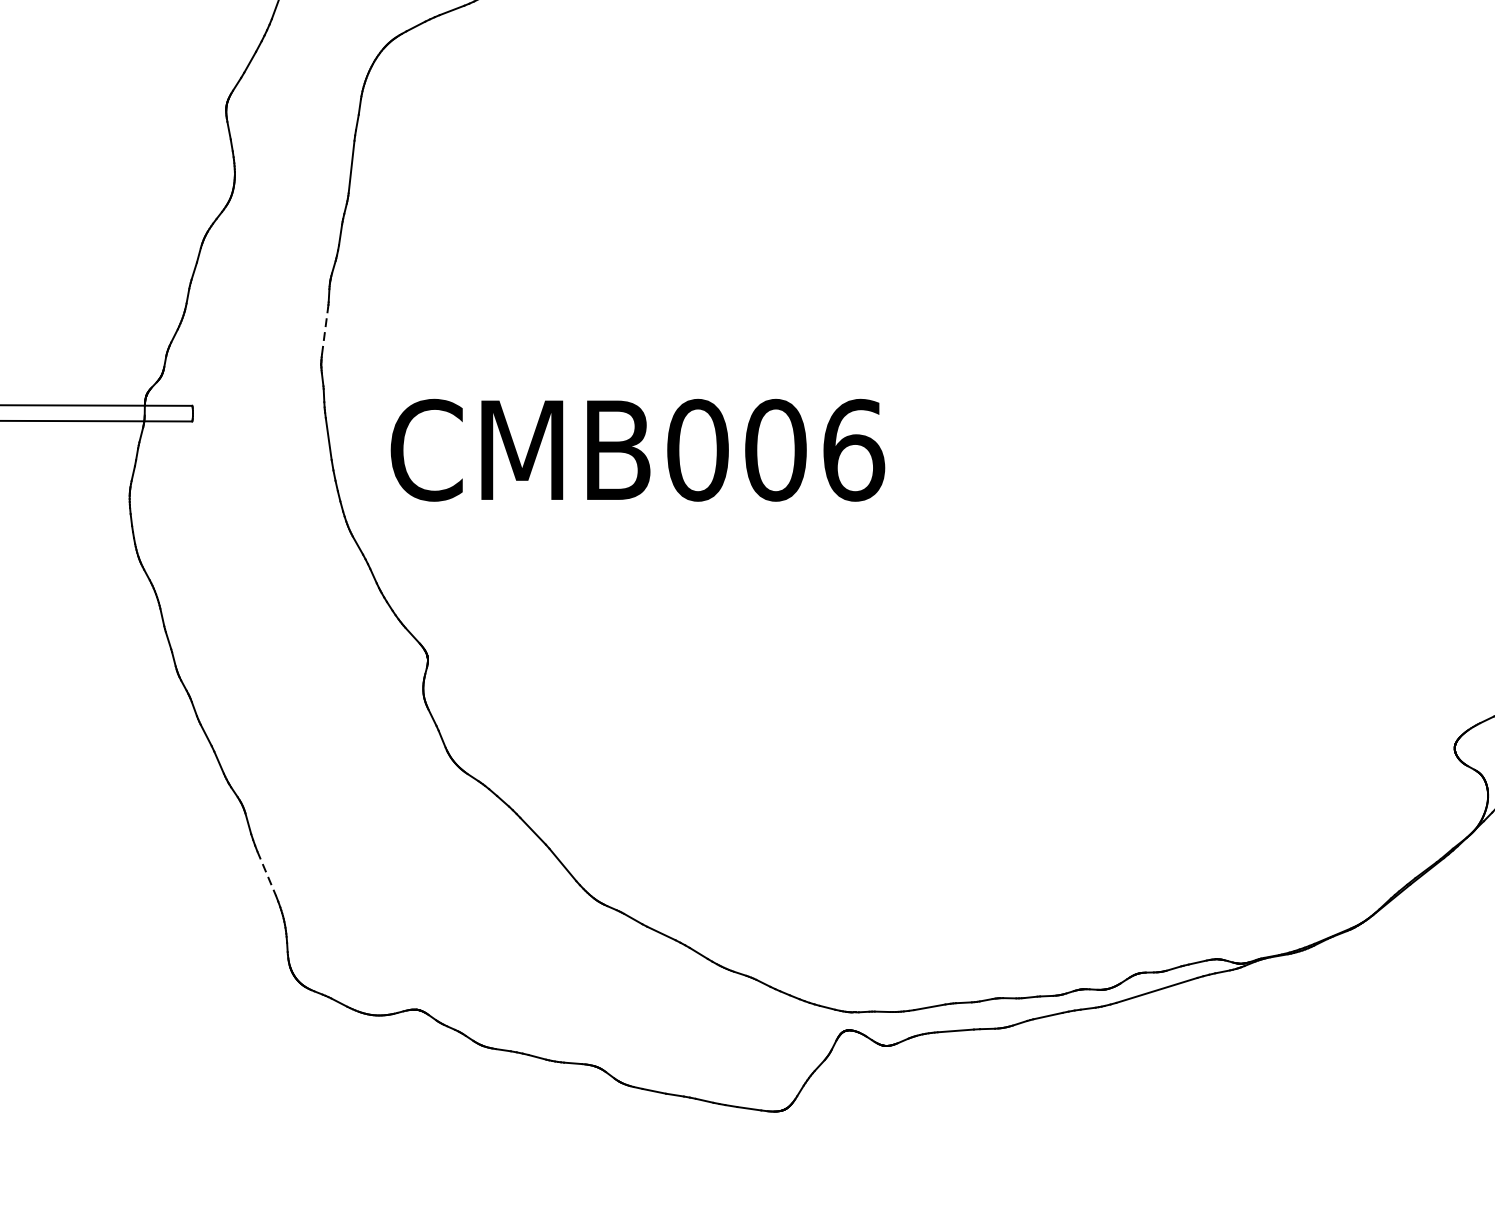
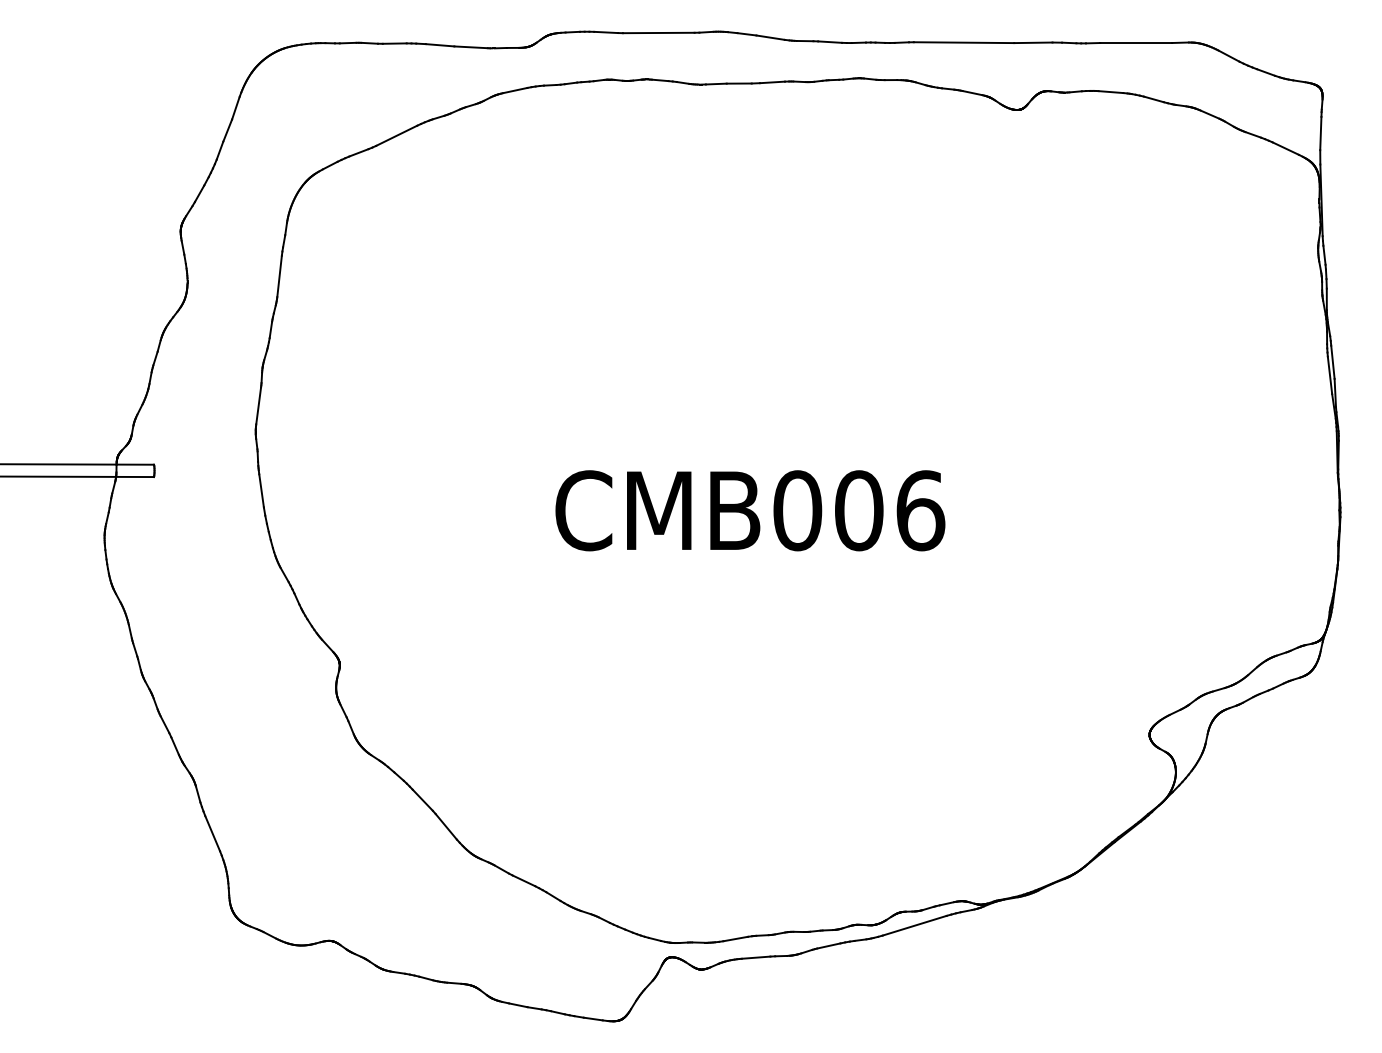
line: (324, 330) -> (258, 405), dashed -> solid
text: (638, 449) -> (750, 510), moved
line: (266, 874) -> (212, 834), dashed -> solid

